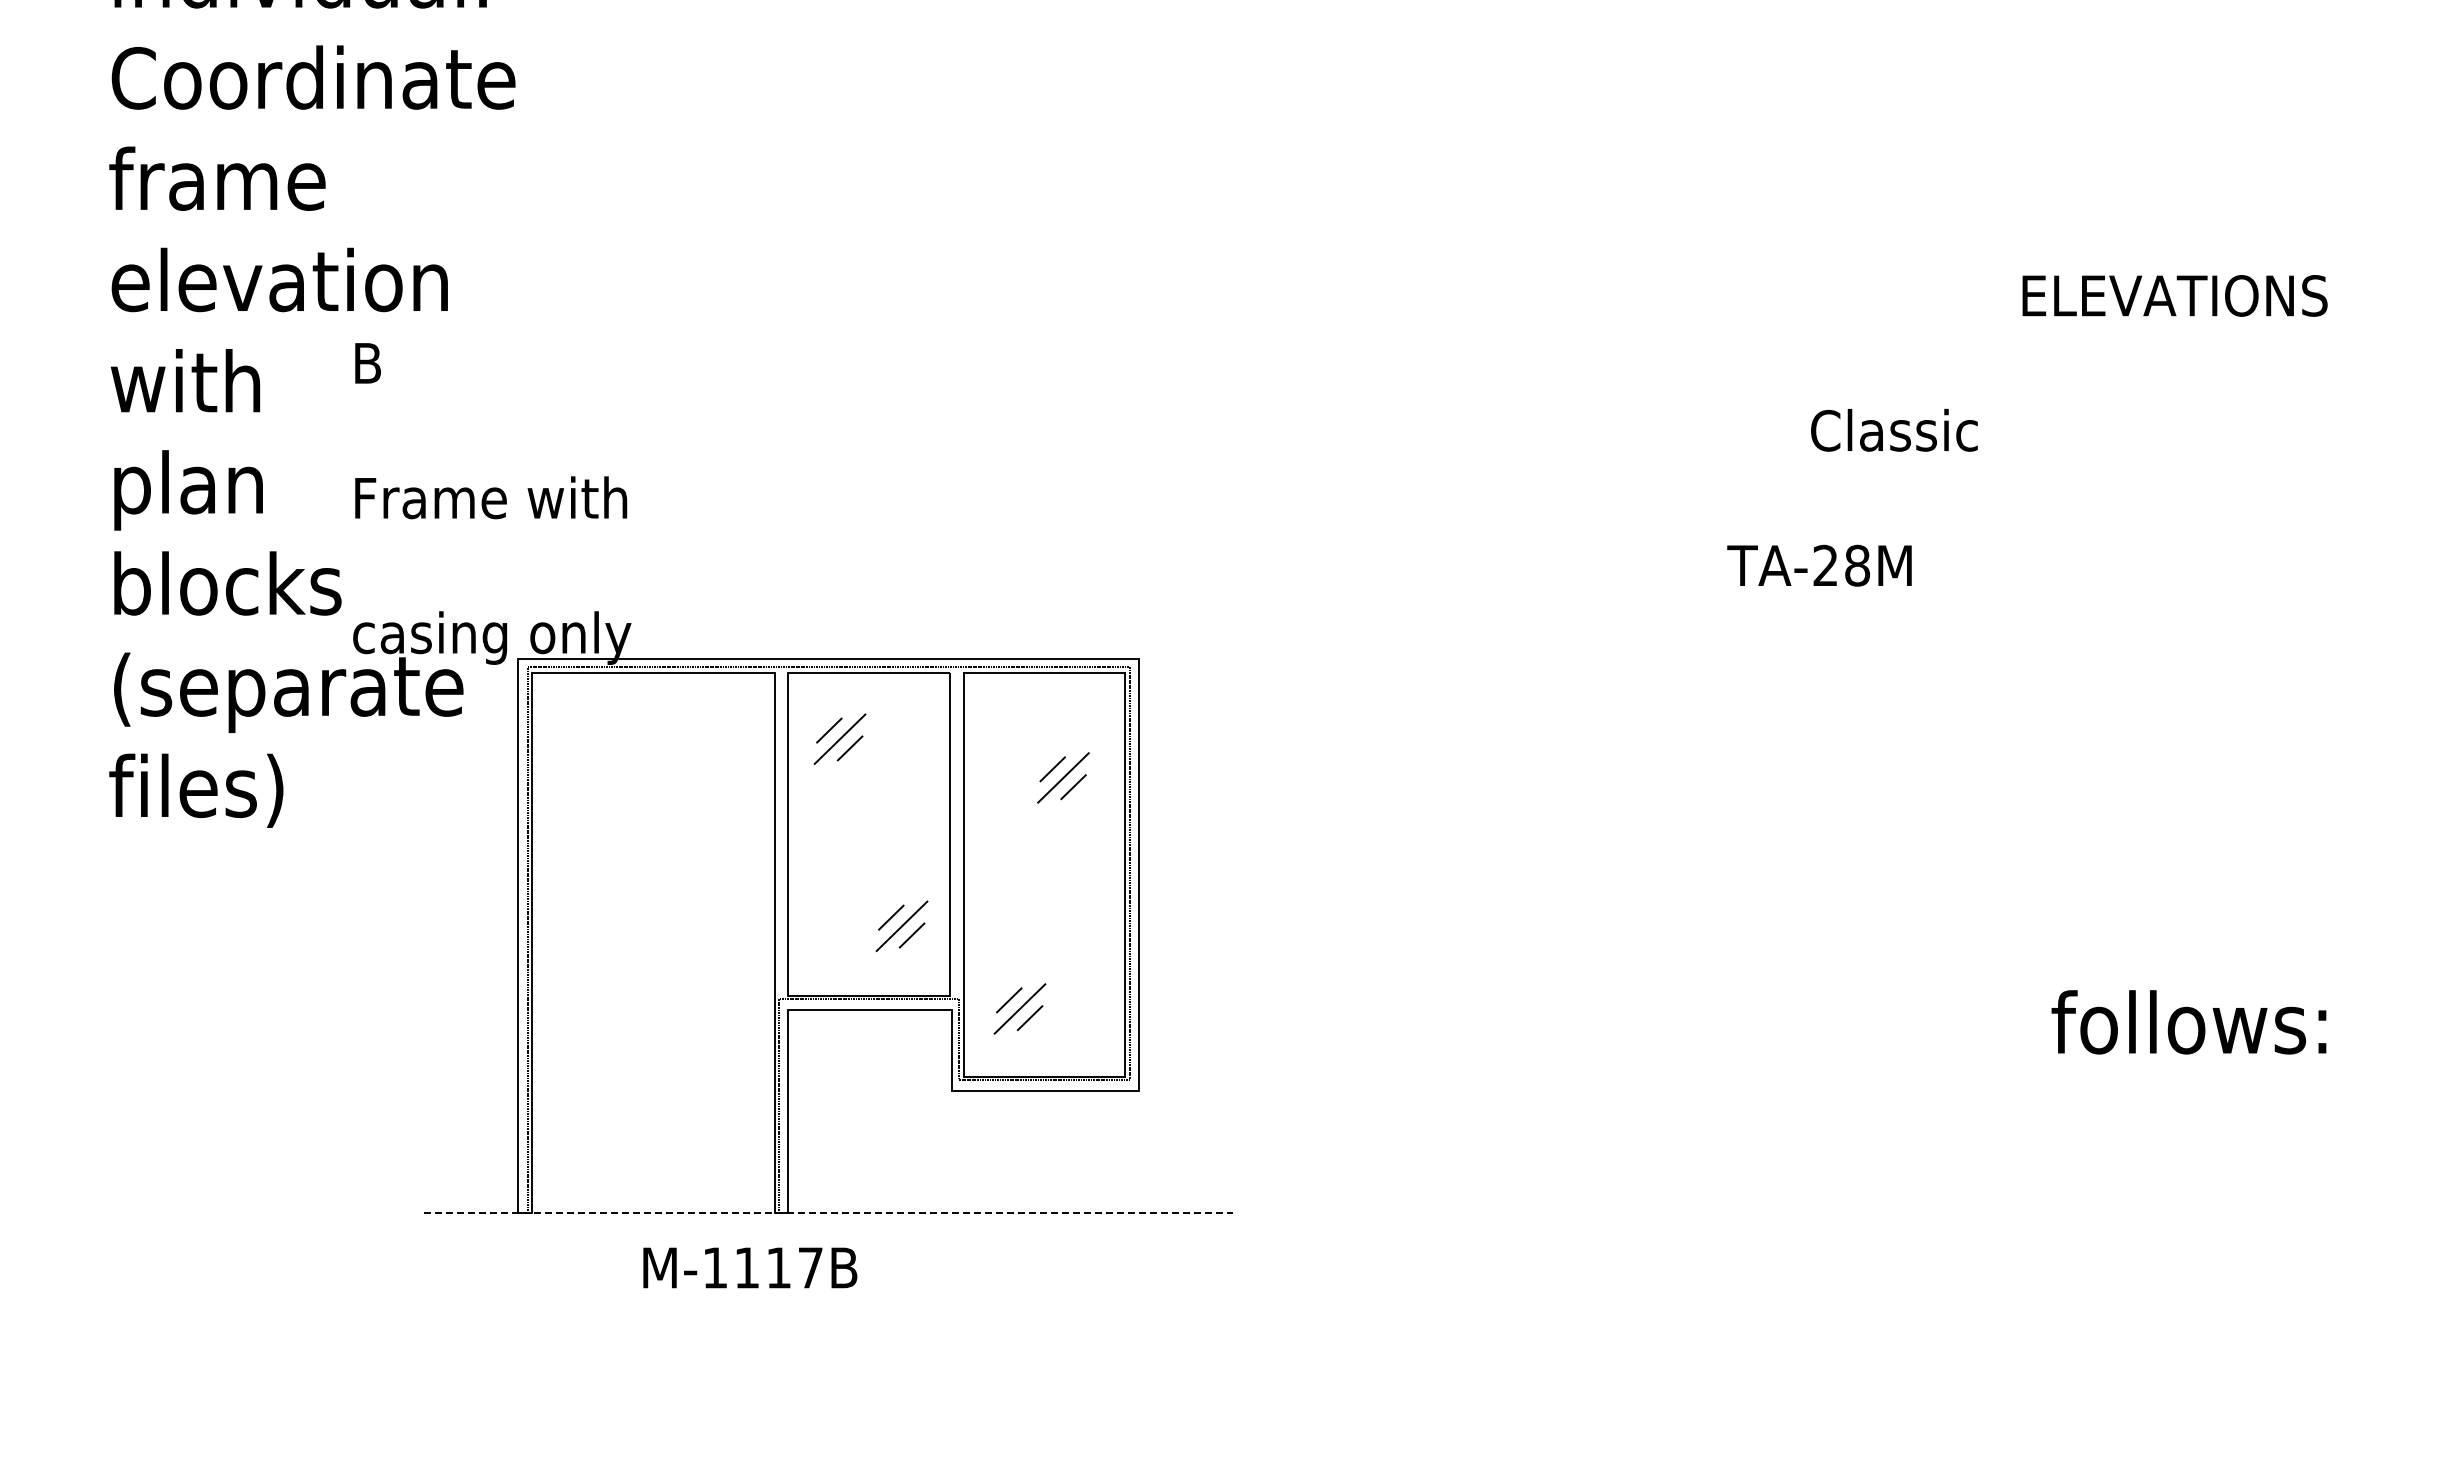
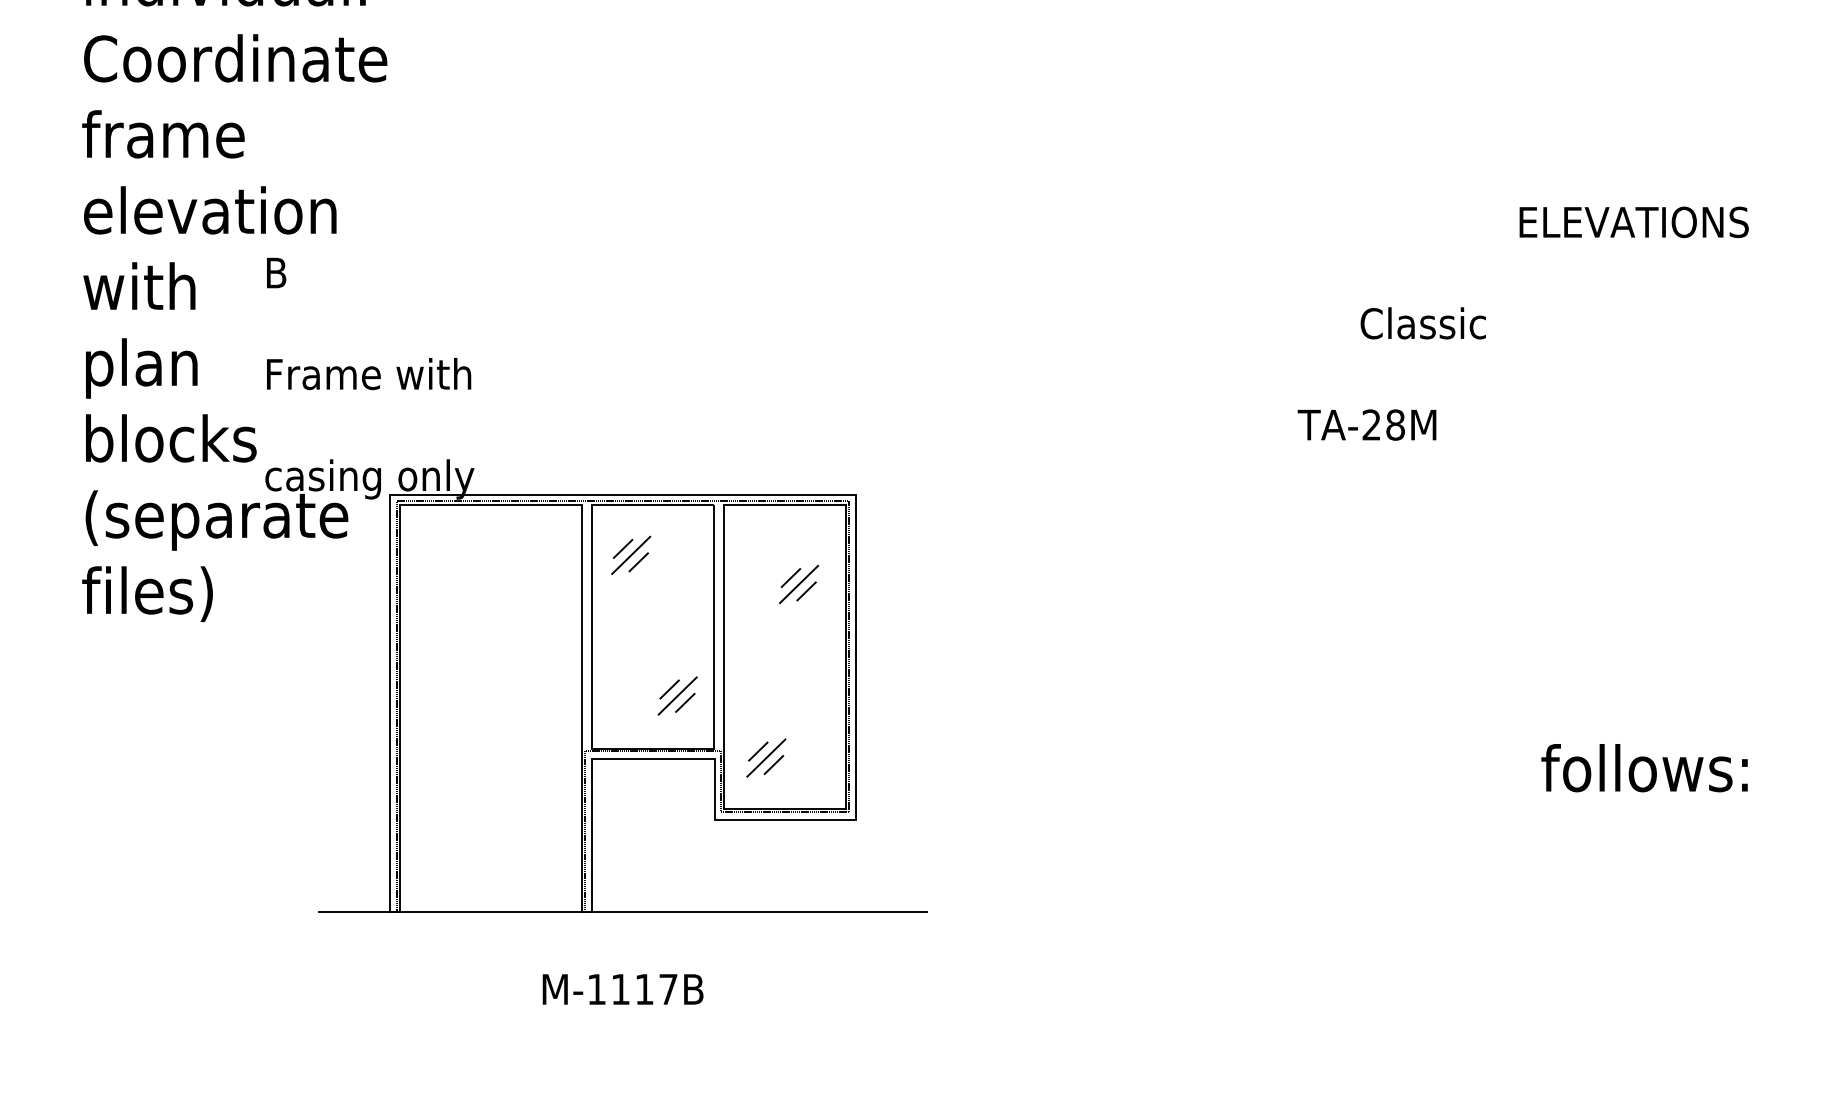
line: (828, 1213) -> (622, 911), dashed -> solid
text: (750, 1267) -> (623, 989), moved

